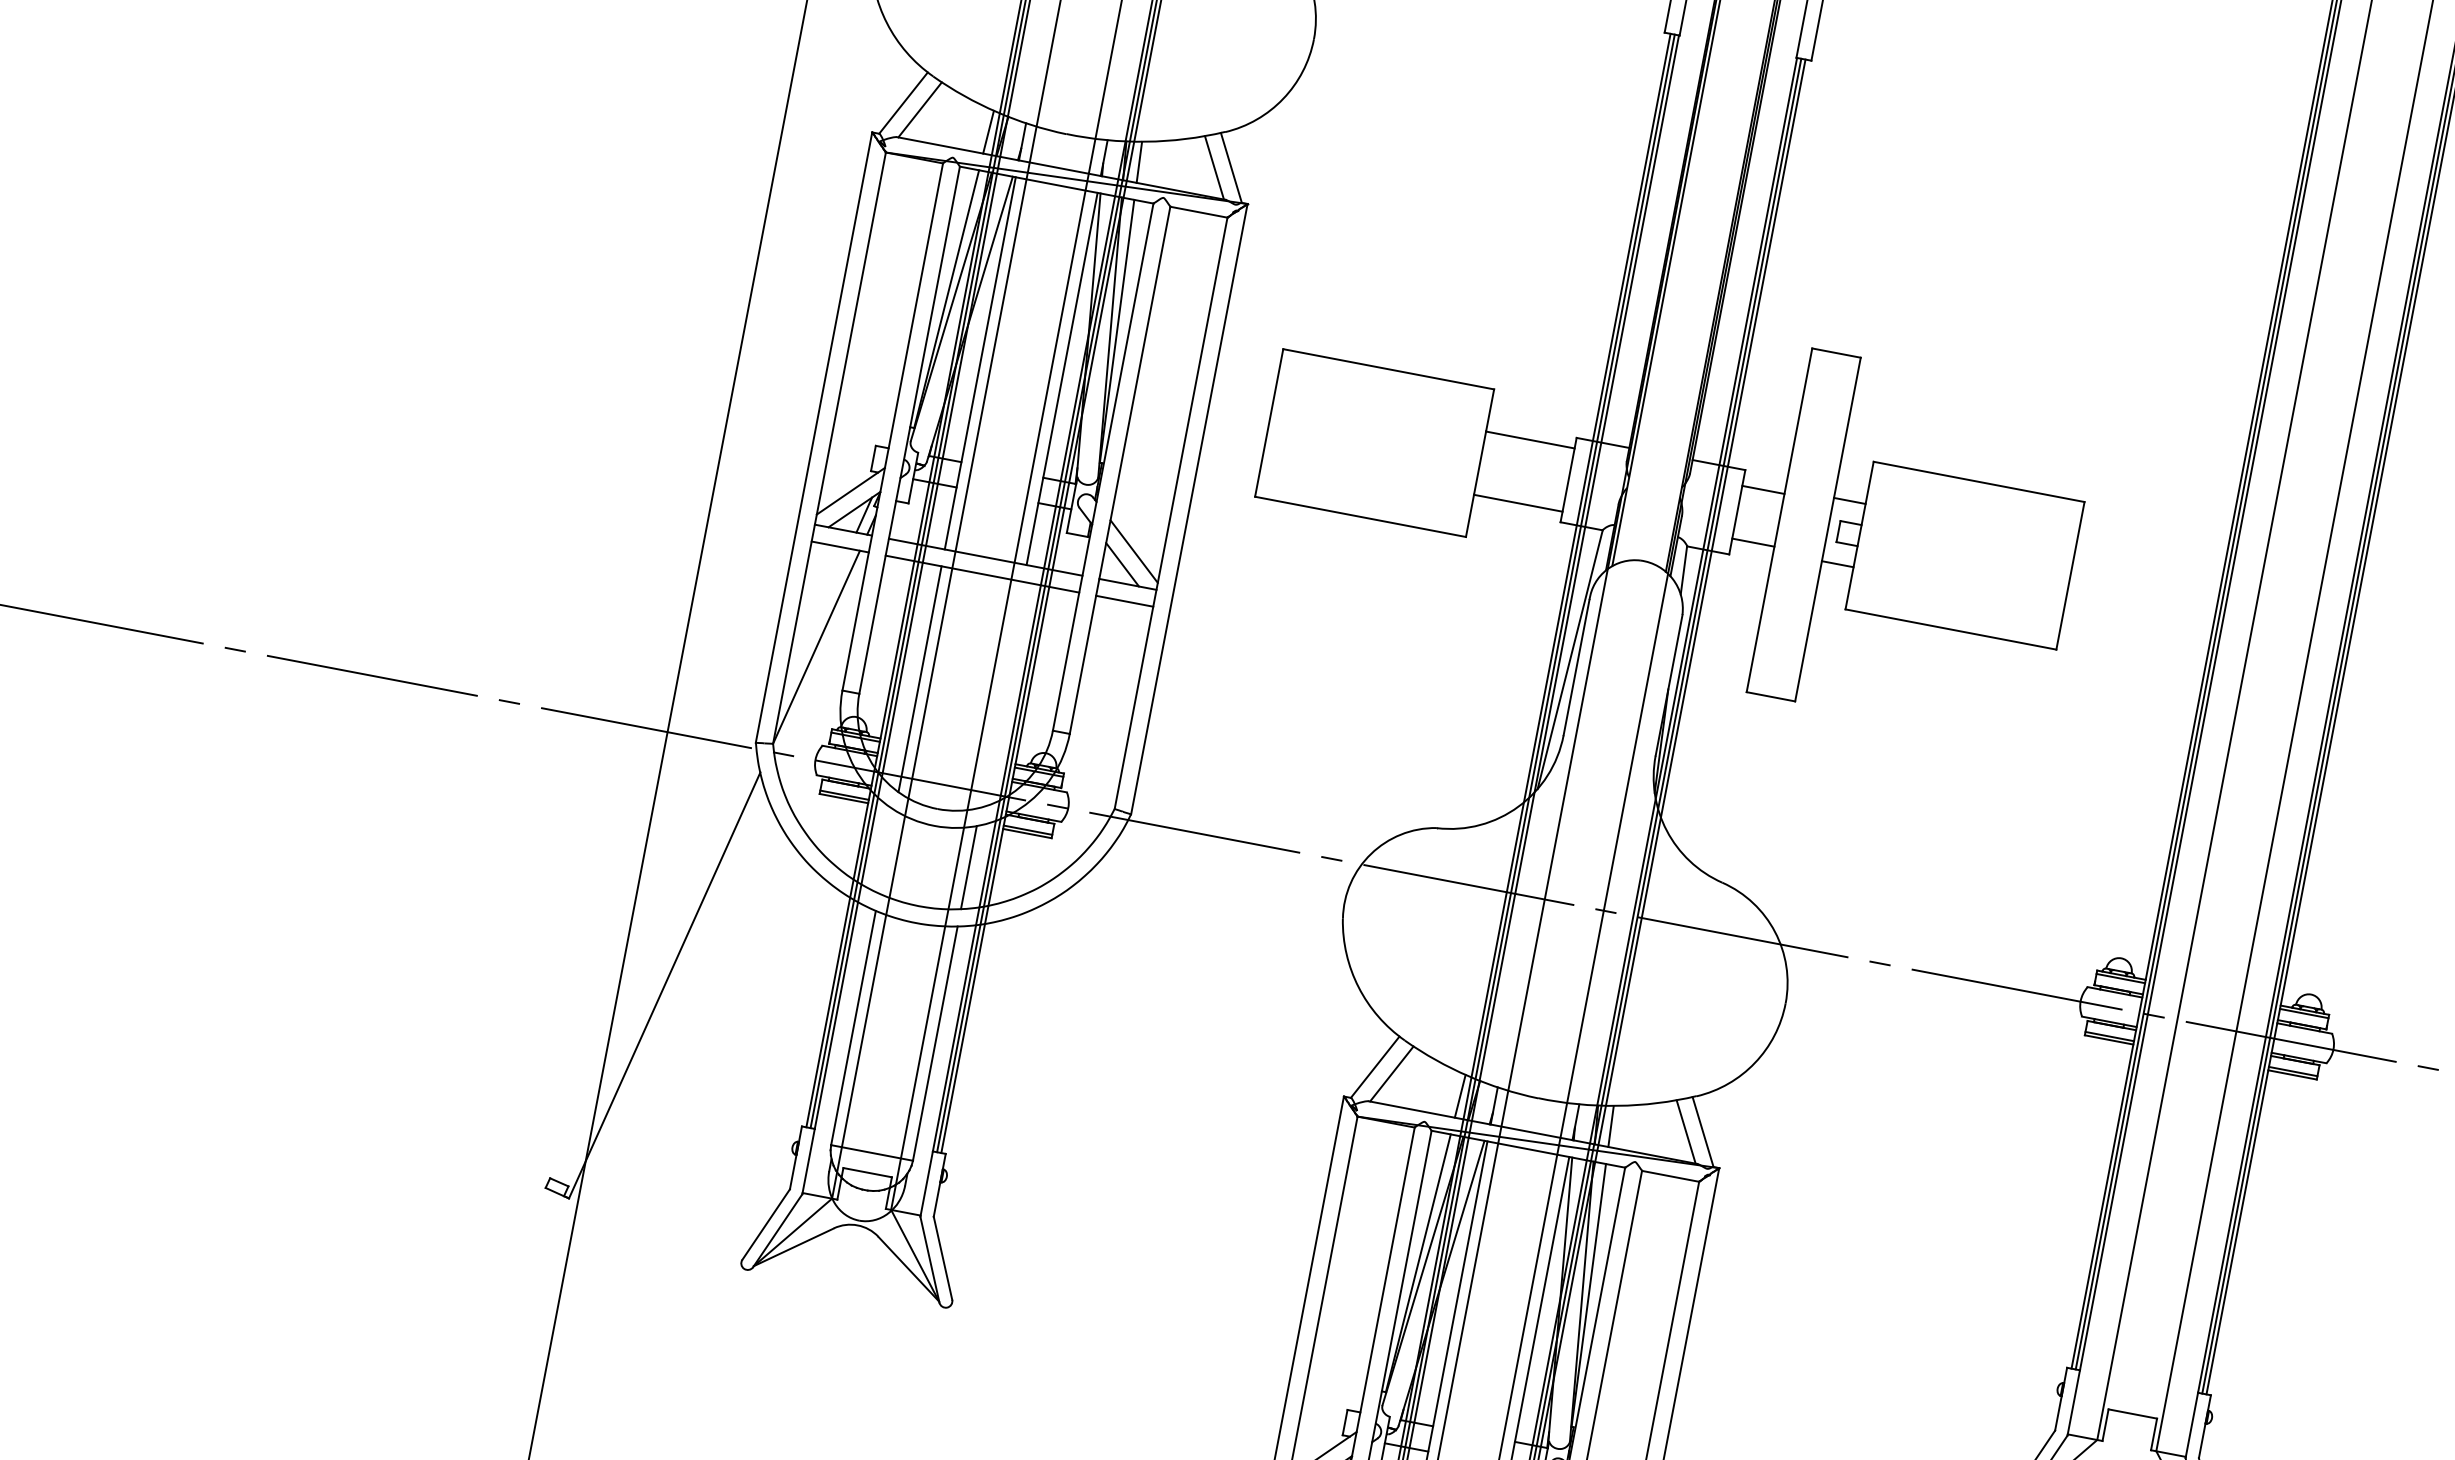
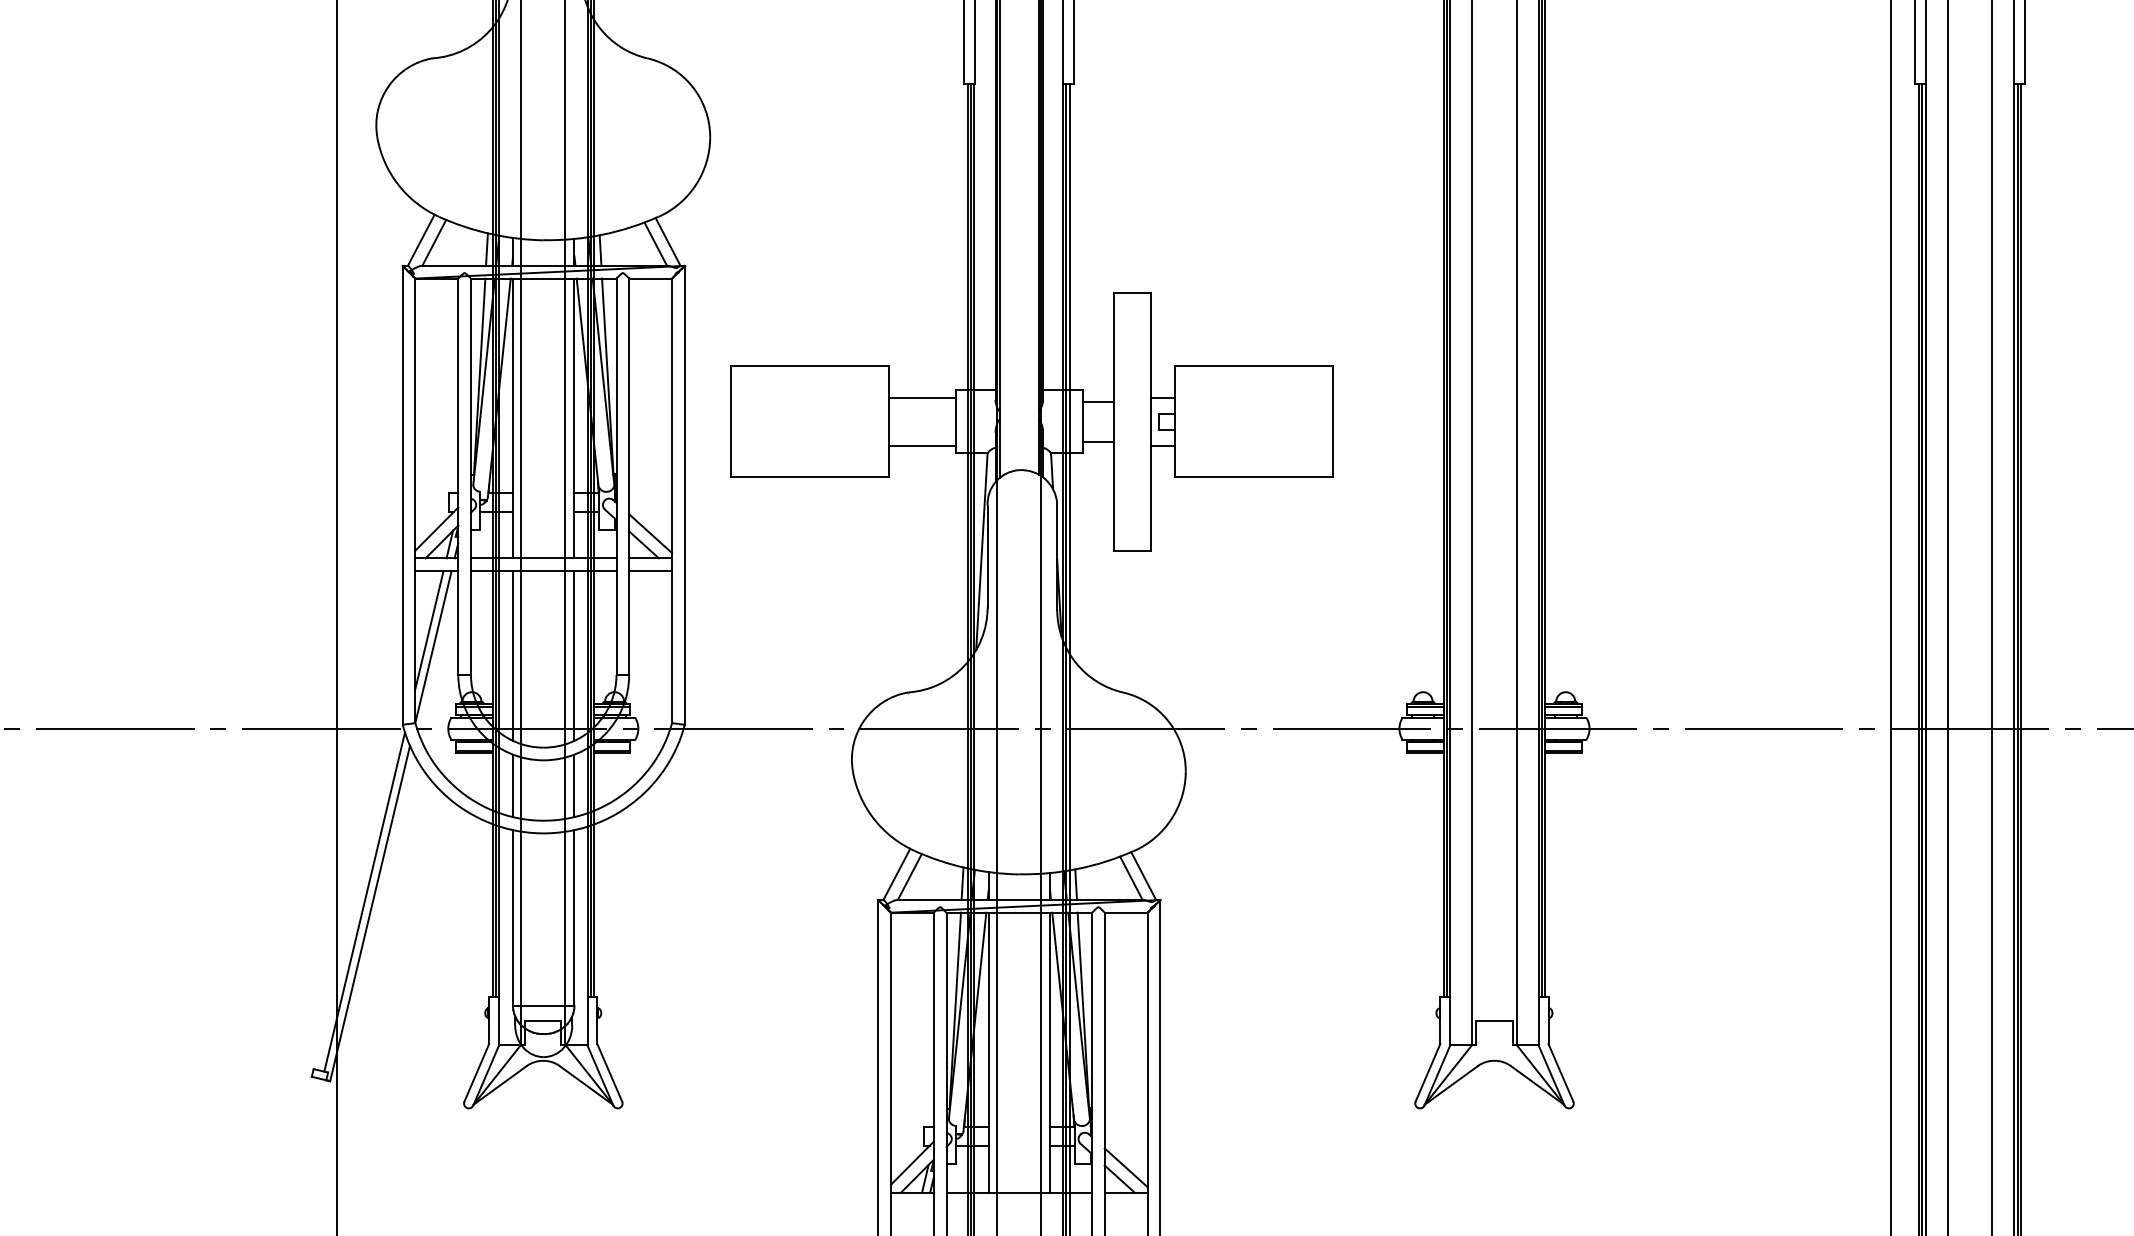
line: (815, 624) -> (429, 630), added
line: (1001, 694) -> (574, 655), added
line: (886, 851) -> (512, 785), added
line: (660, 968) -> (364, 901), added

